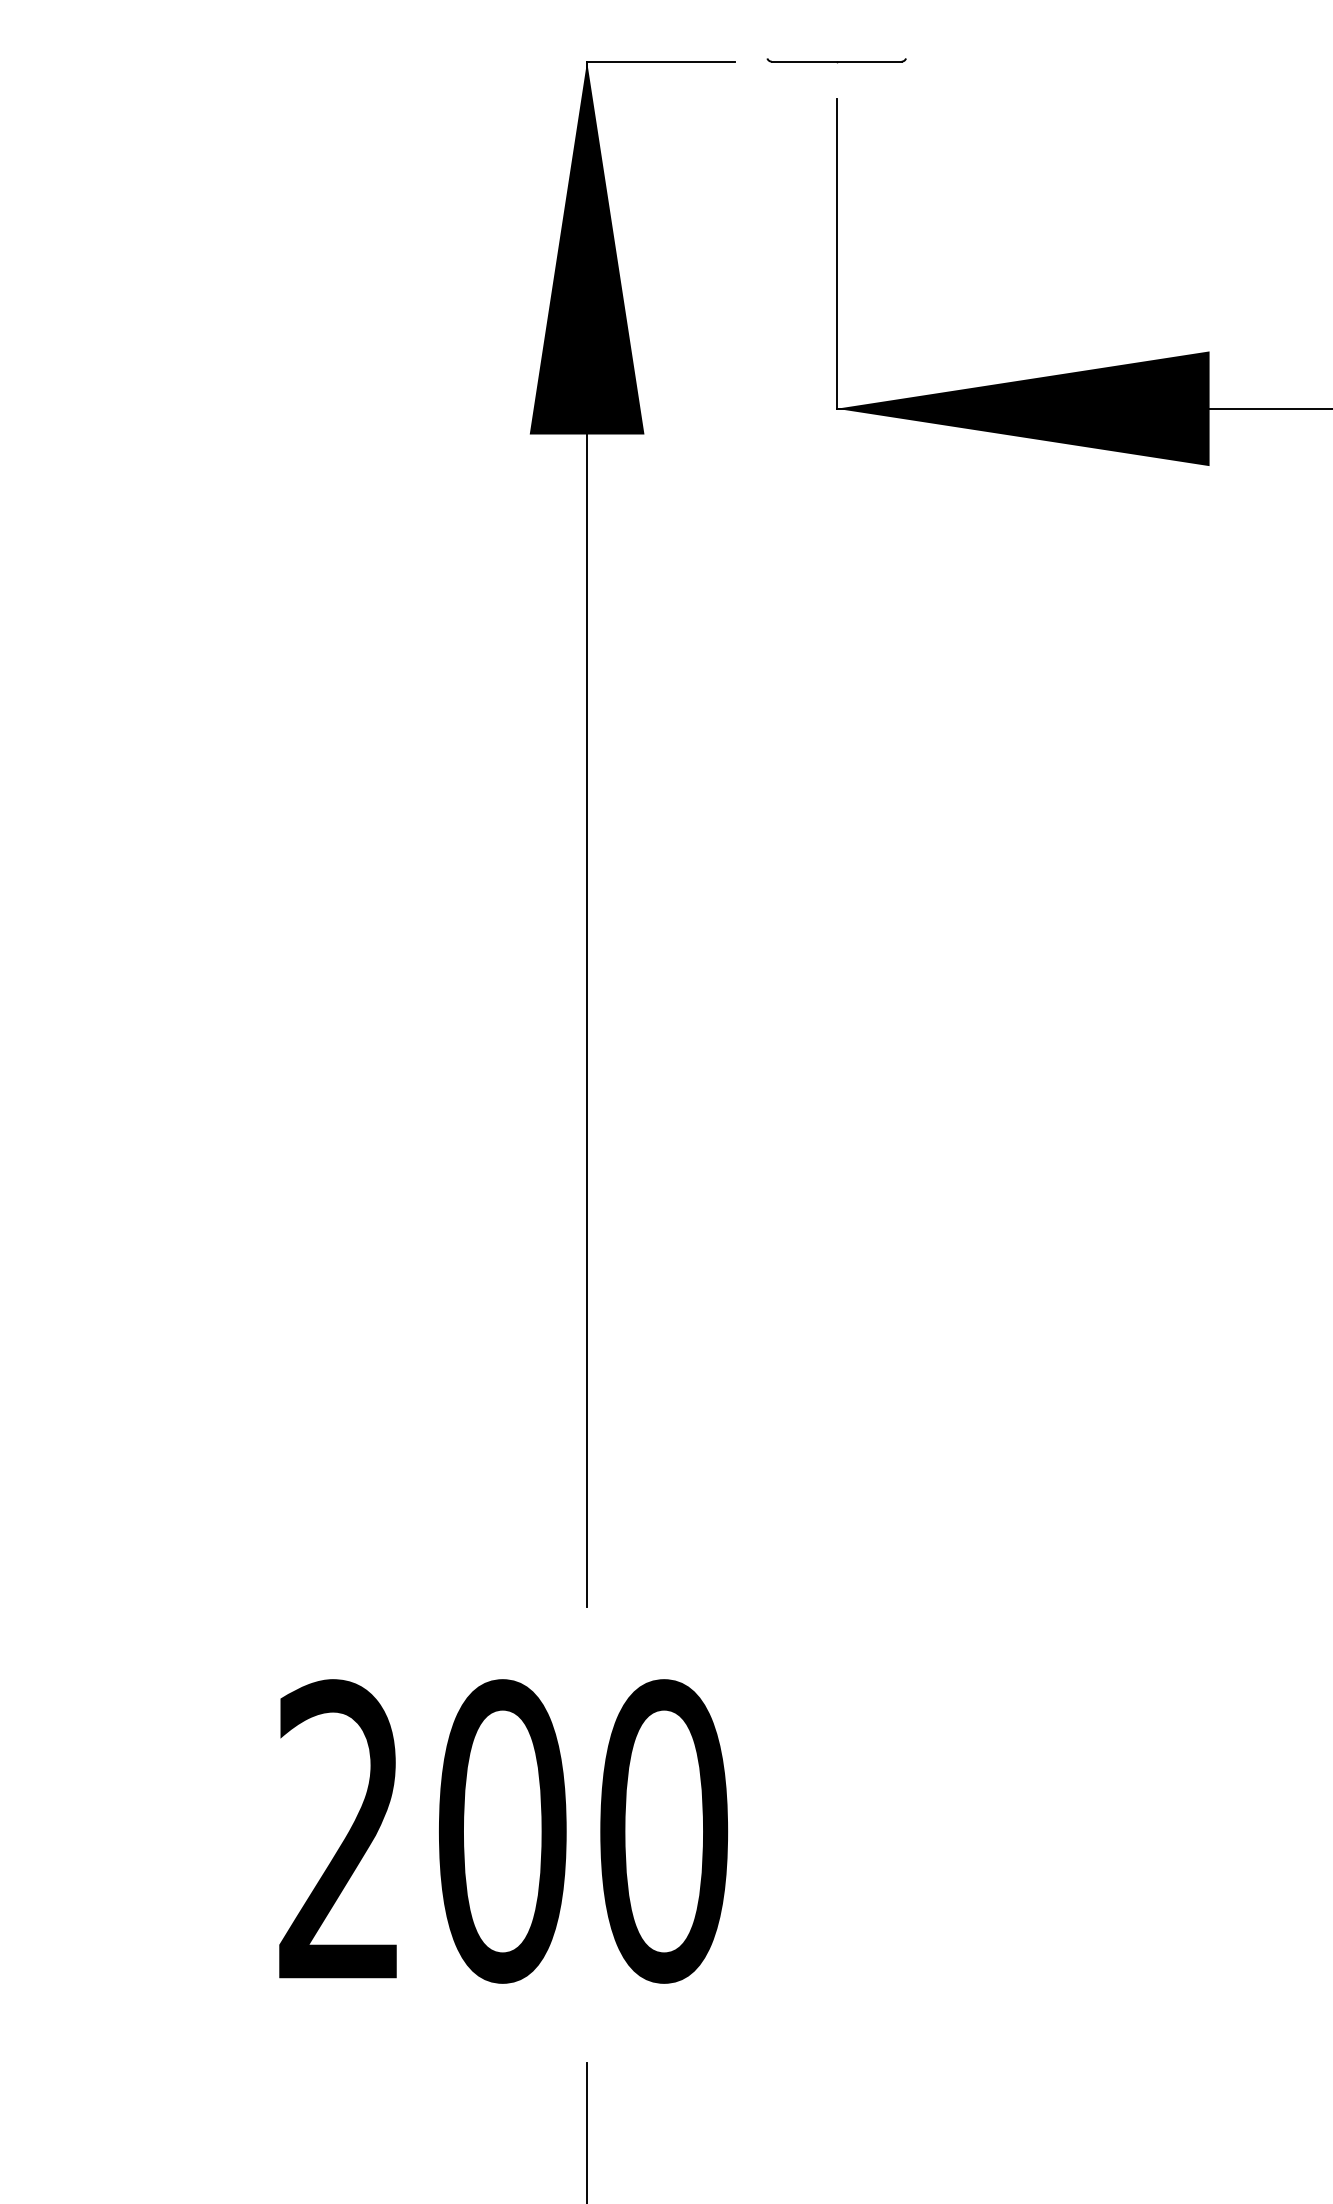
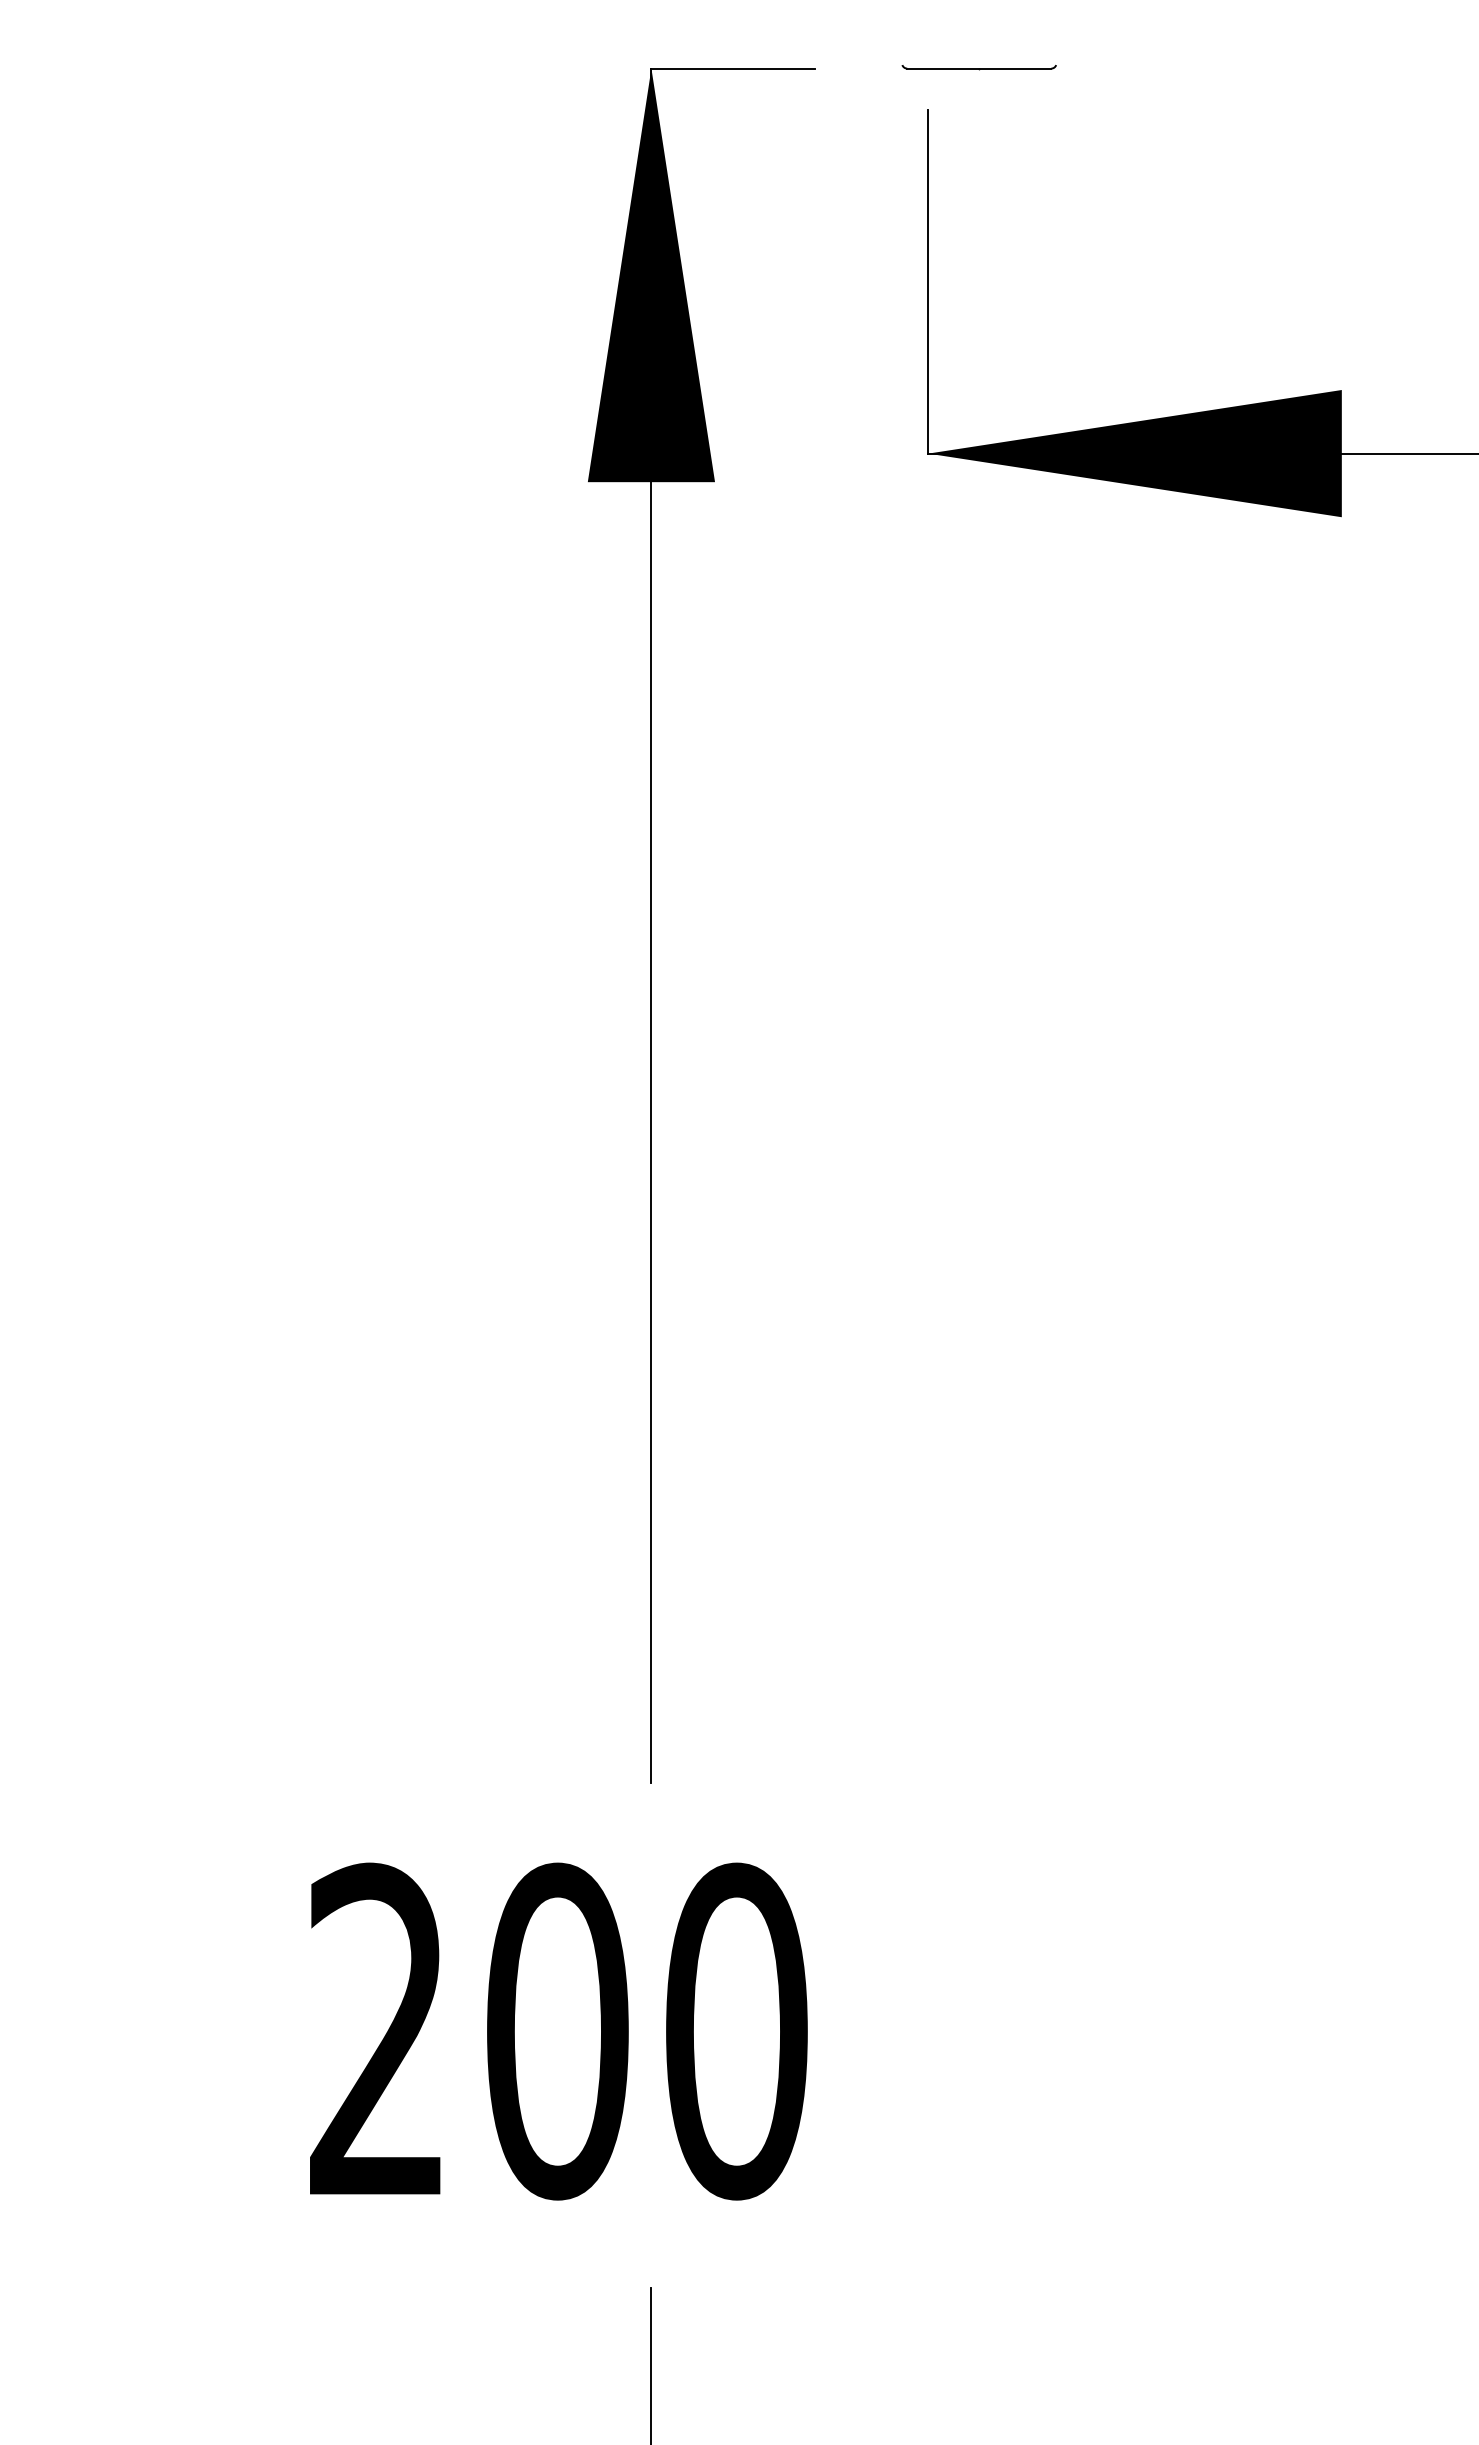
part: (836, 60) -> (978, 67), moved

